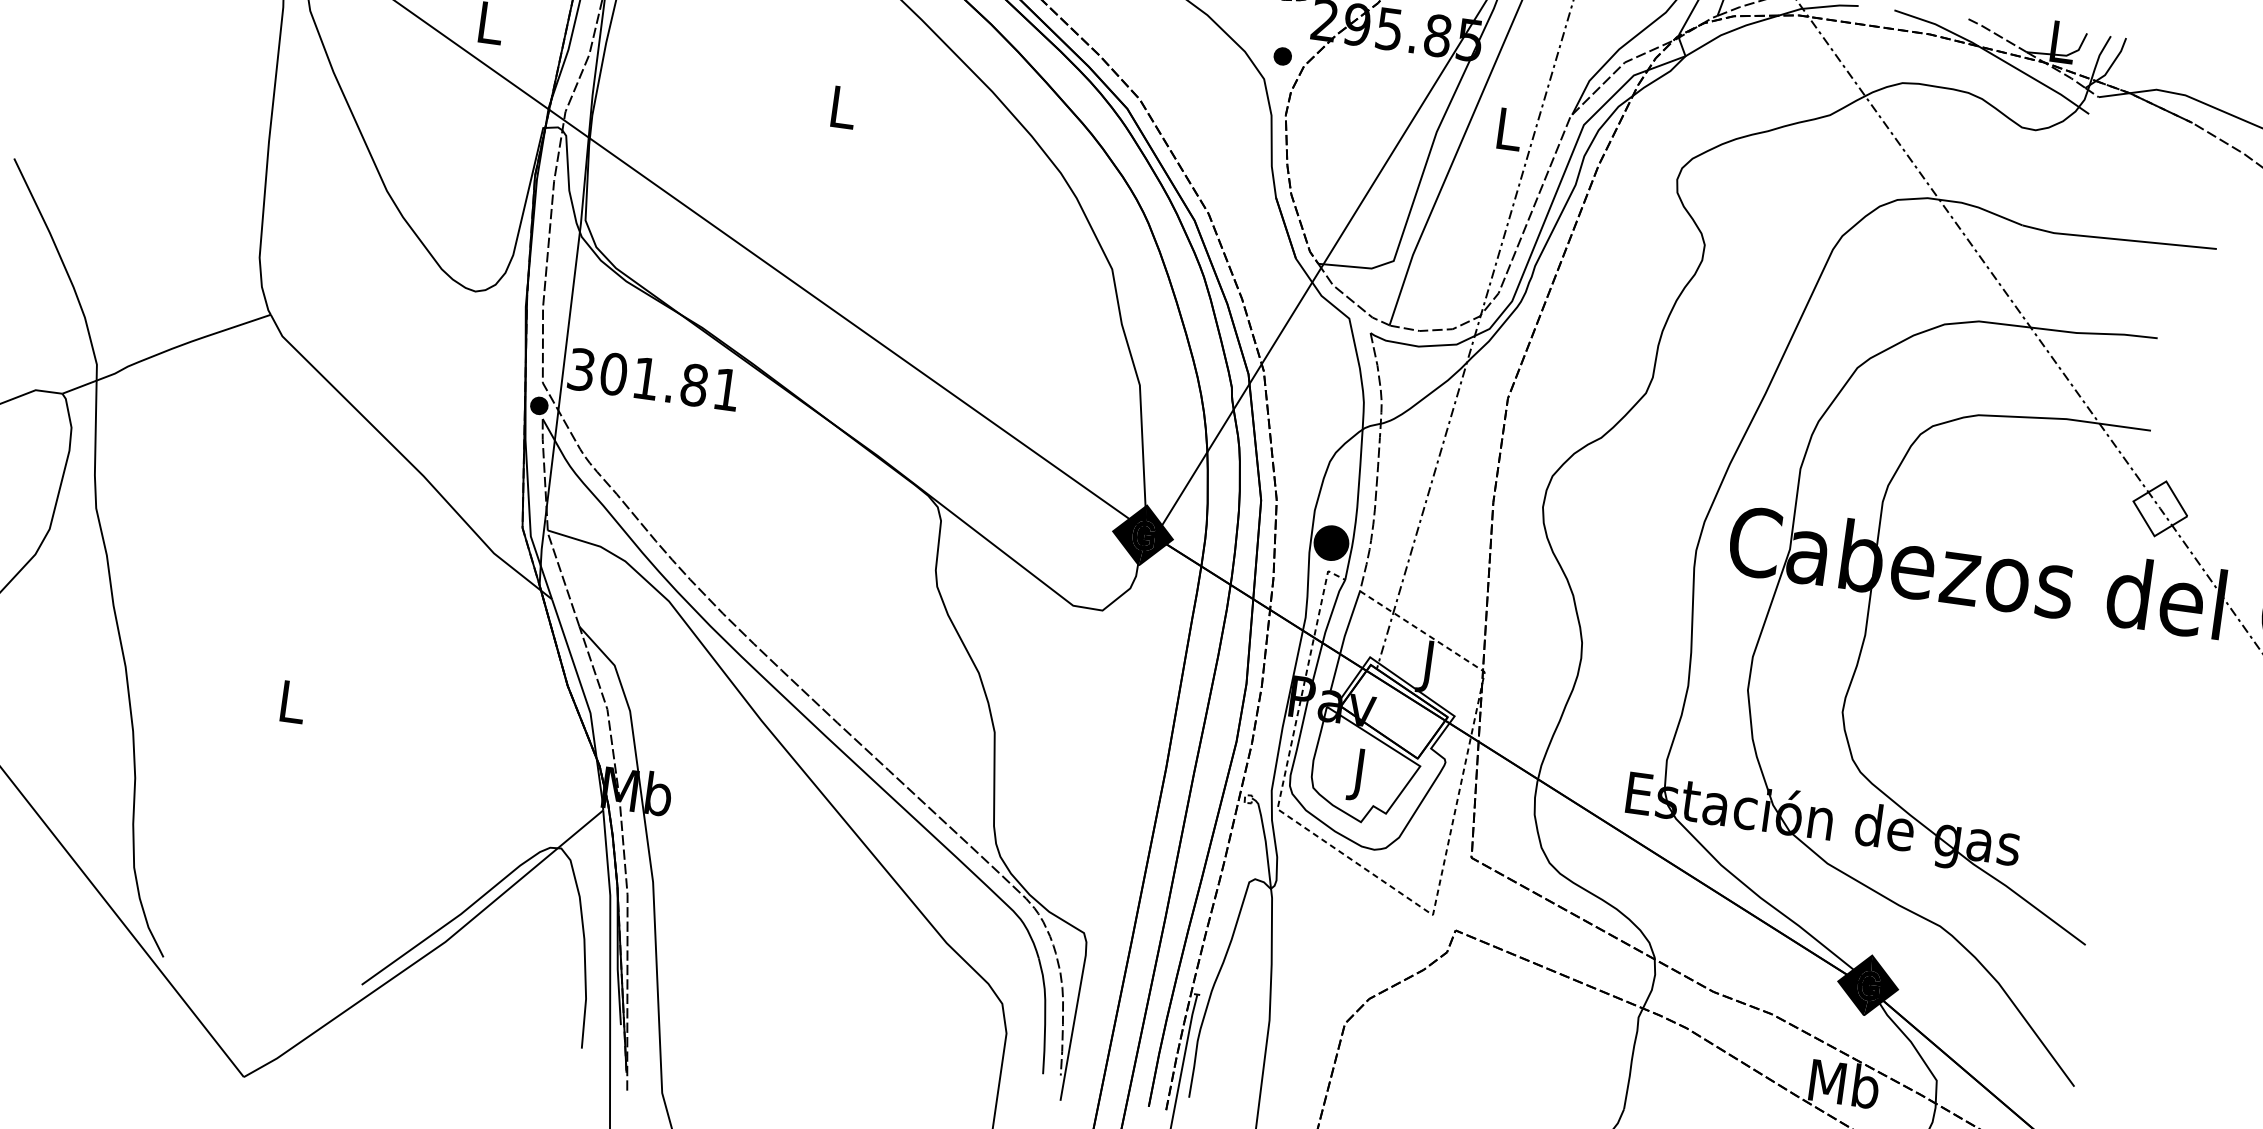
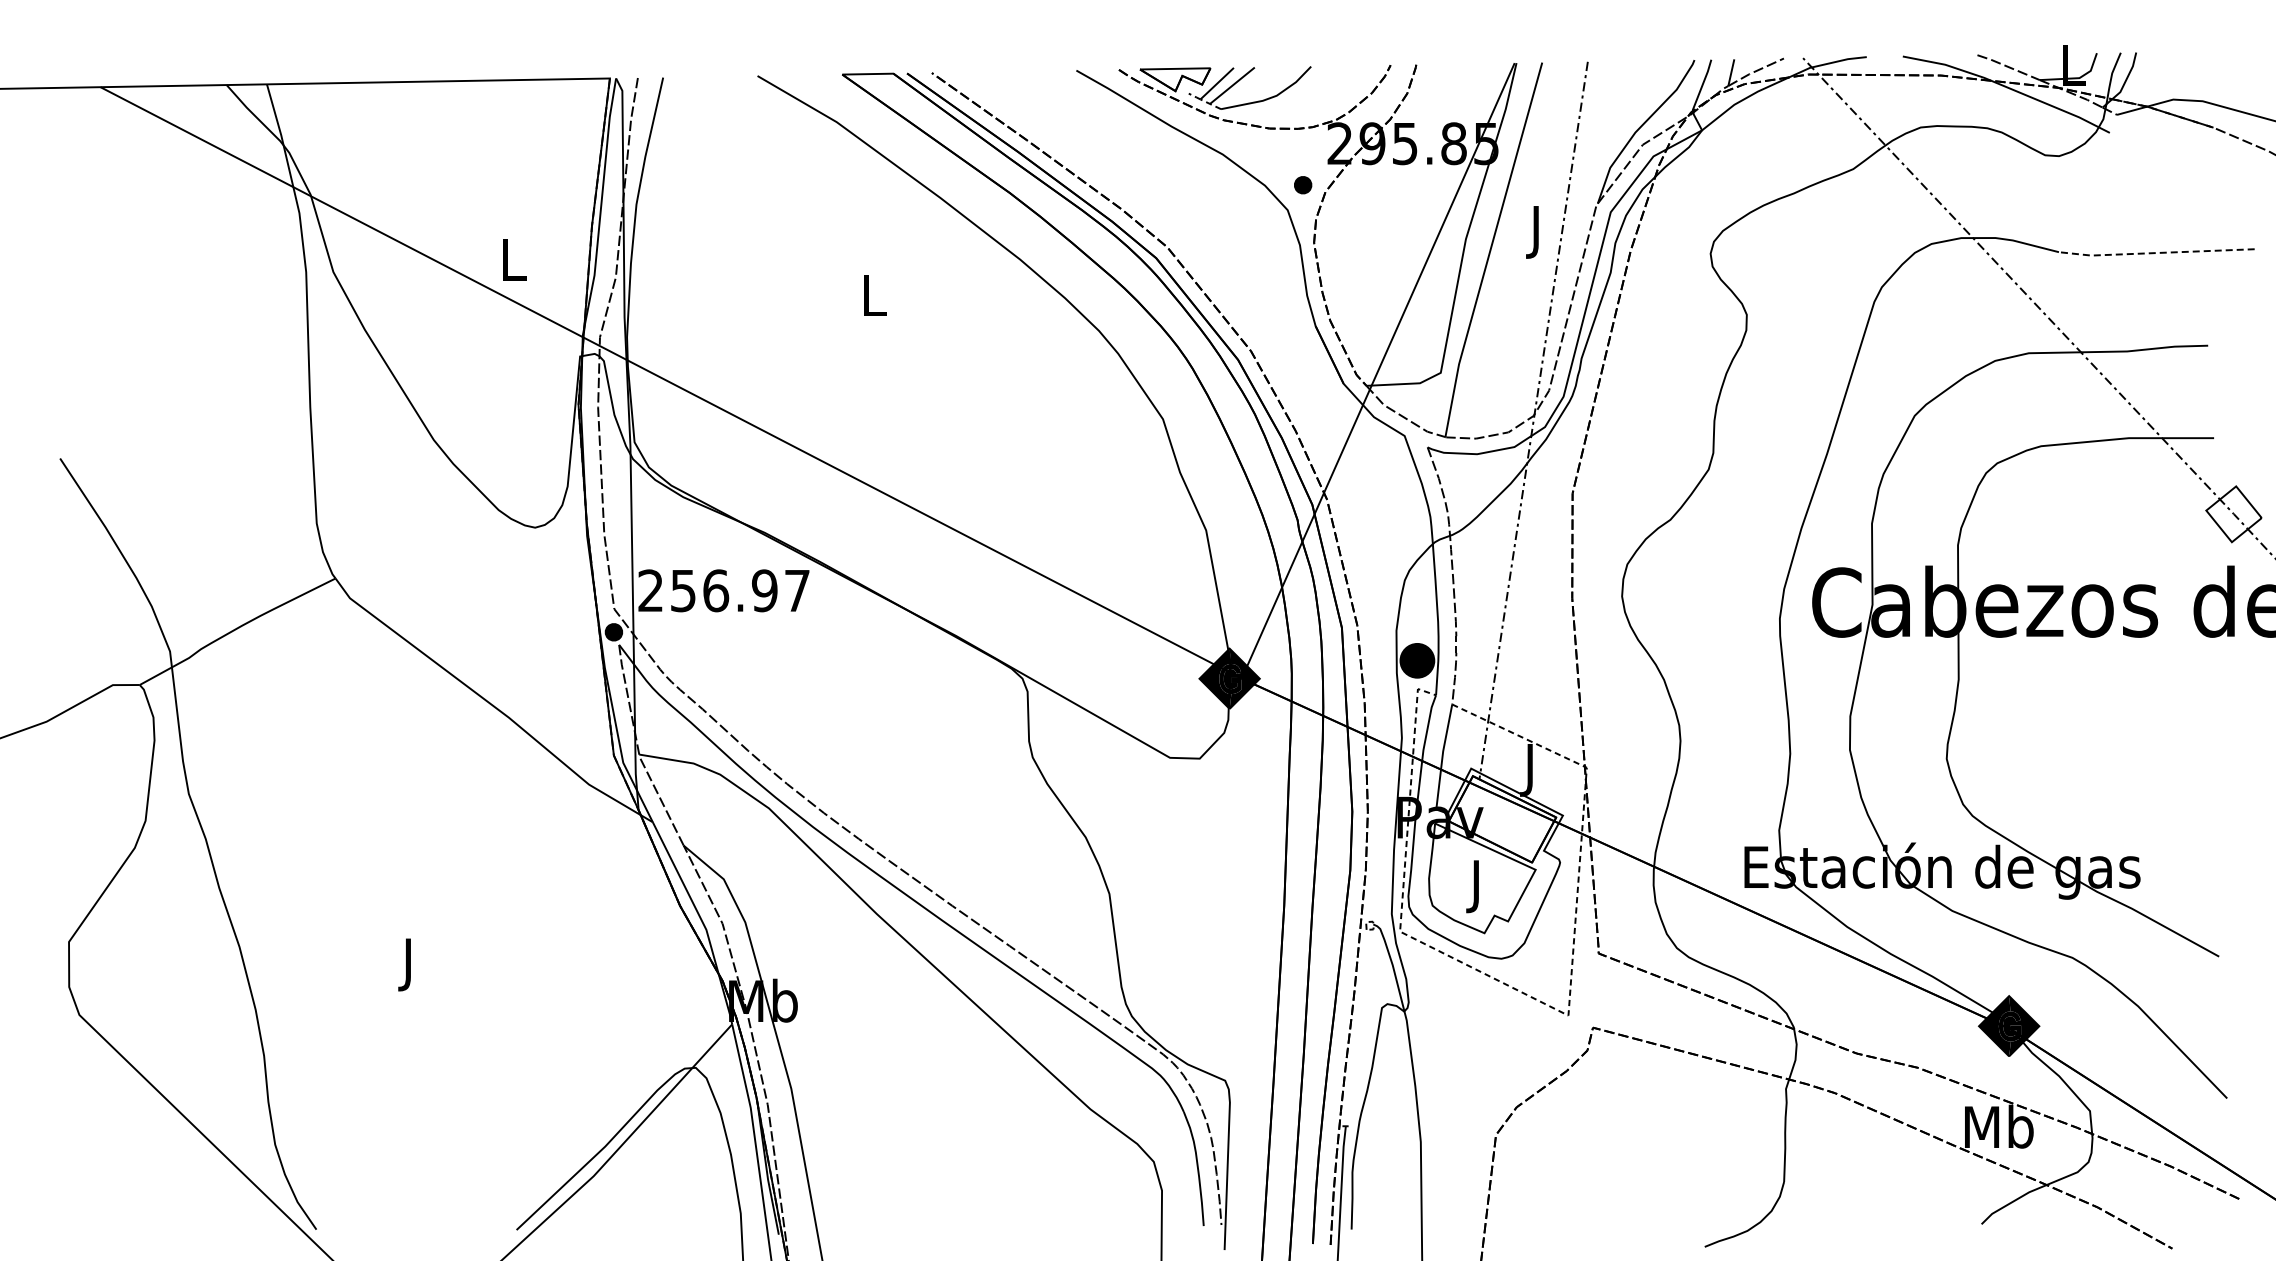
text: (1508, 135) -> (1537, 232), L -> J
line: (2119, 239) -> (2156, 253), solid -> dashed
text: (653, 379) -> (723, 590), 301.81 -> 256.97
text: (291, 707) -> (409, 964), L -> J

